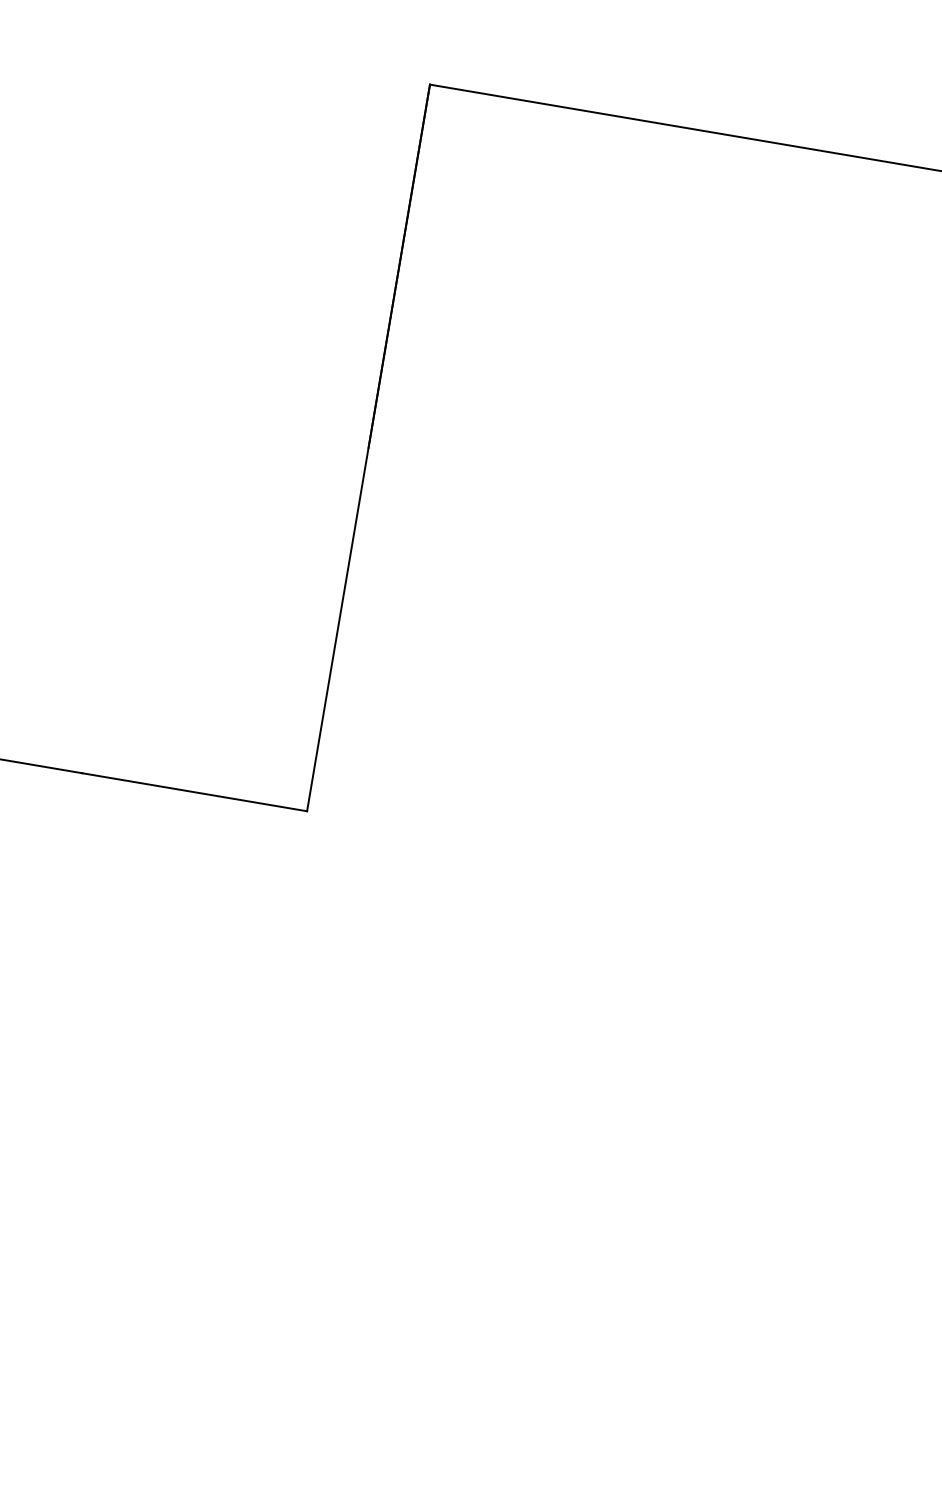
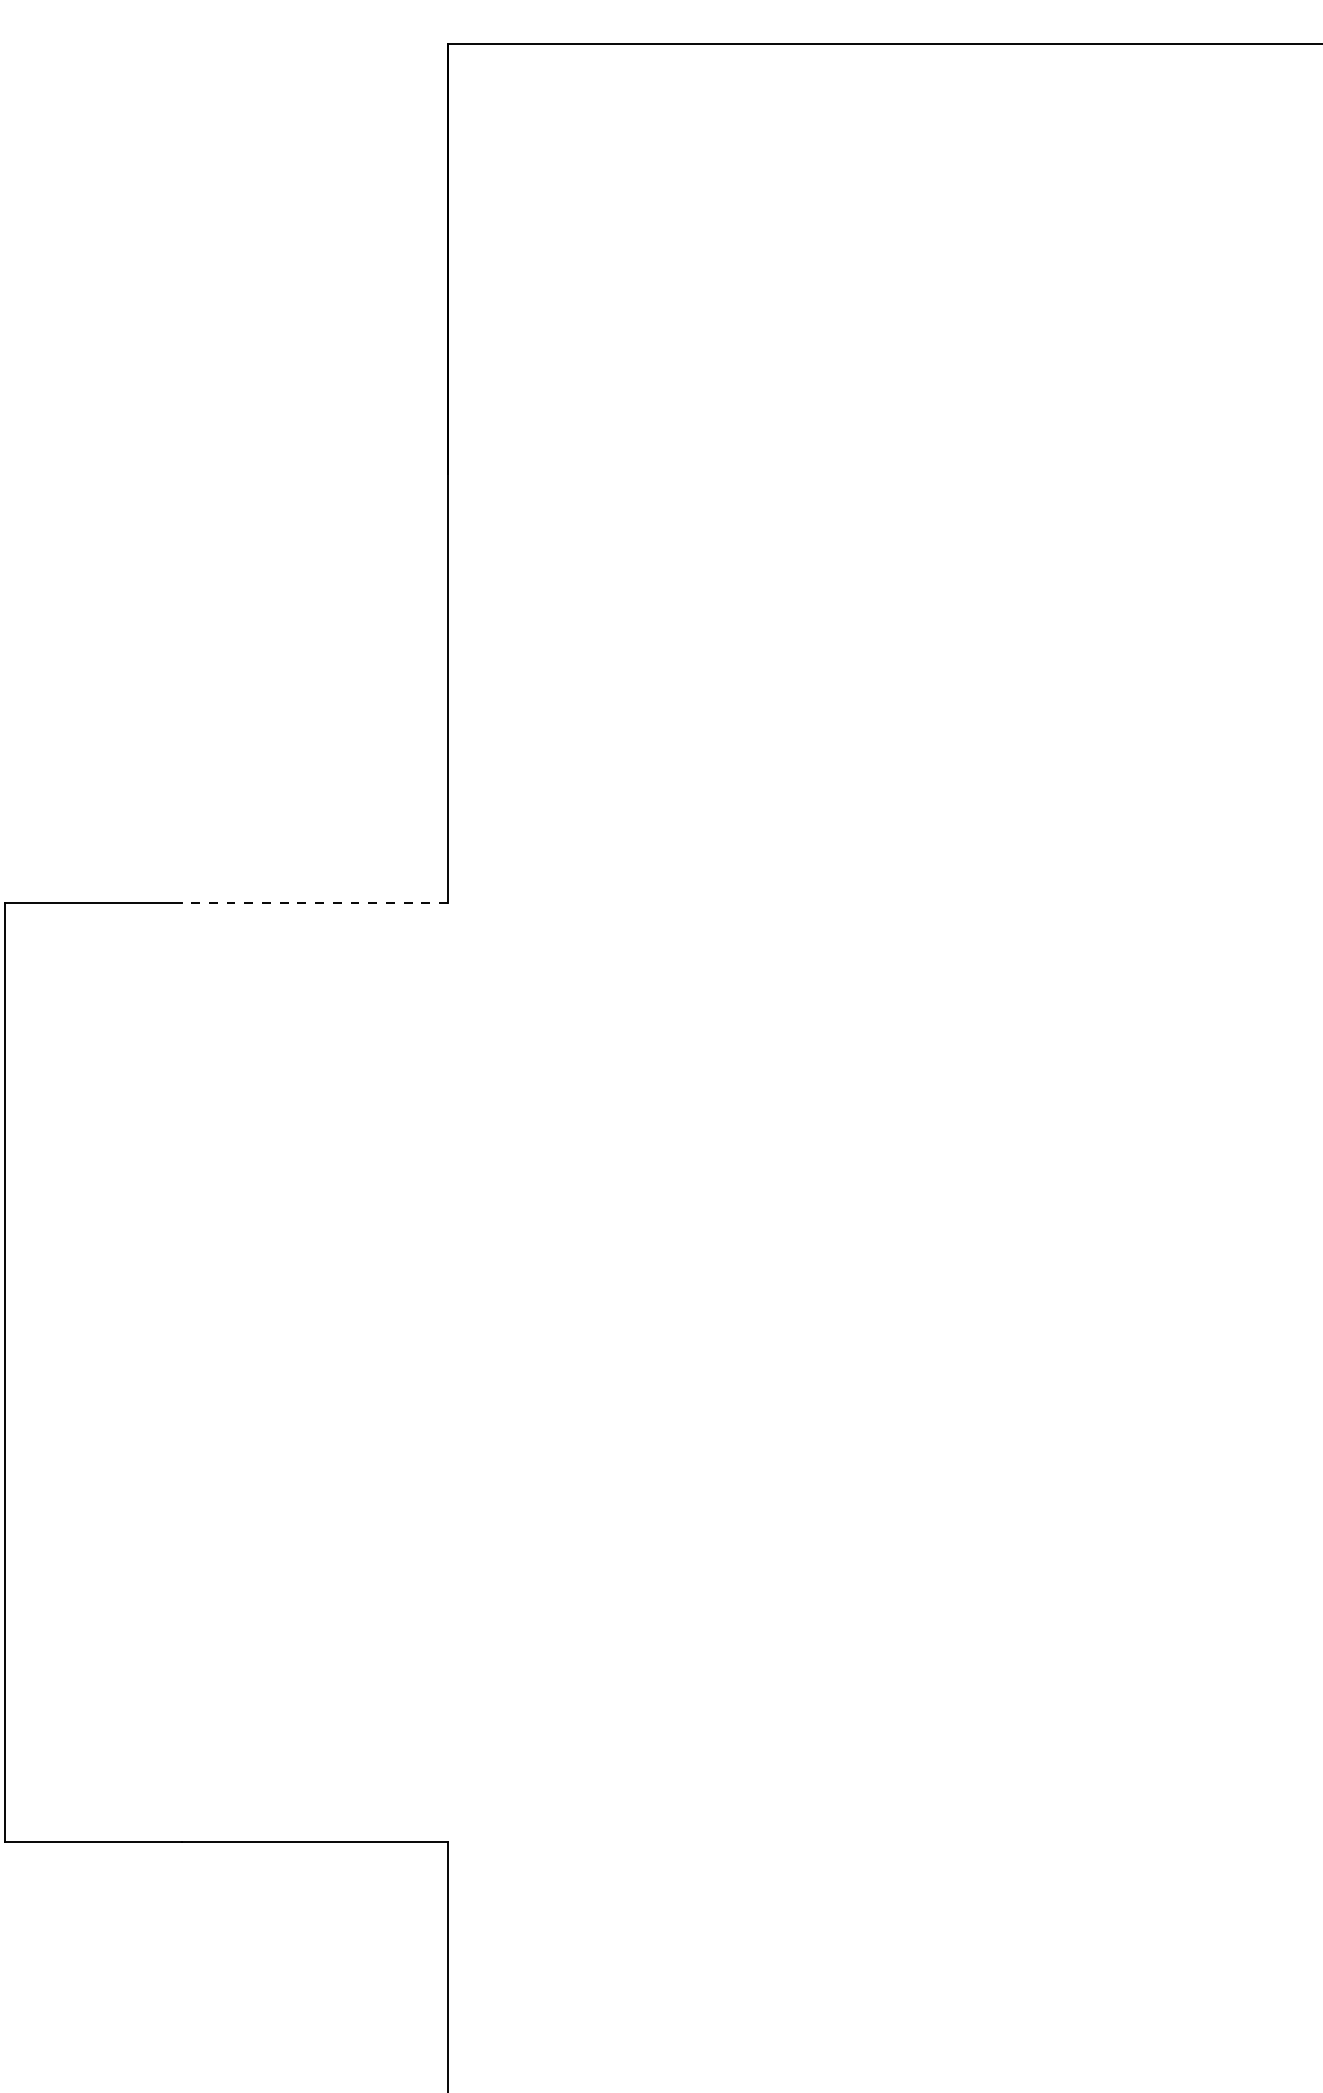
line: (194, 792) -> (315, 903), solid -> dashed

